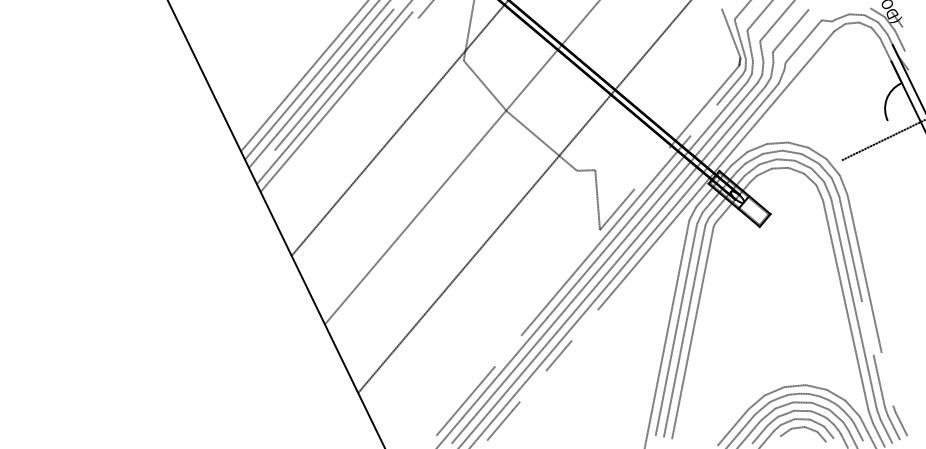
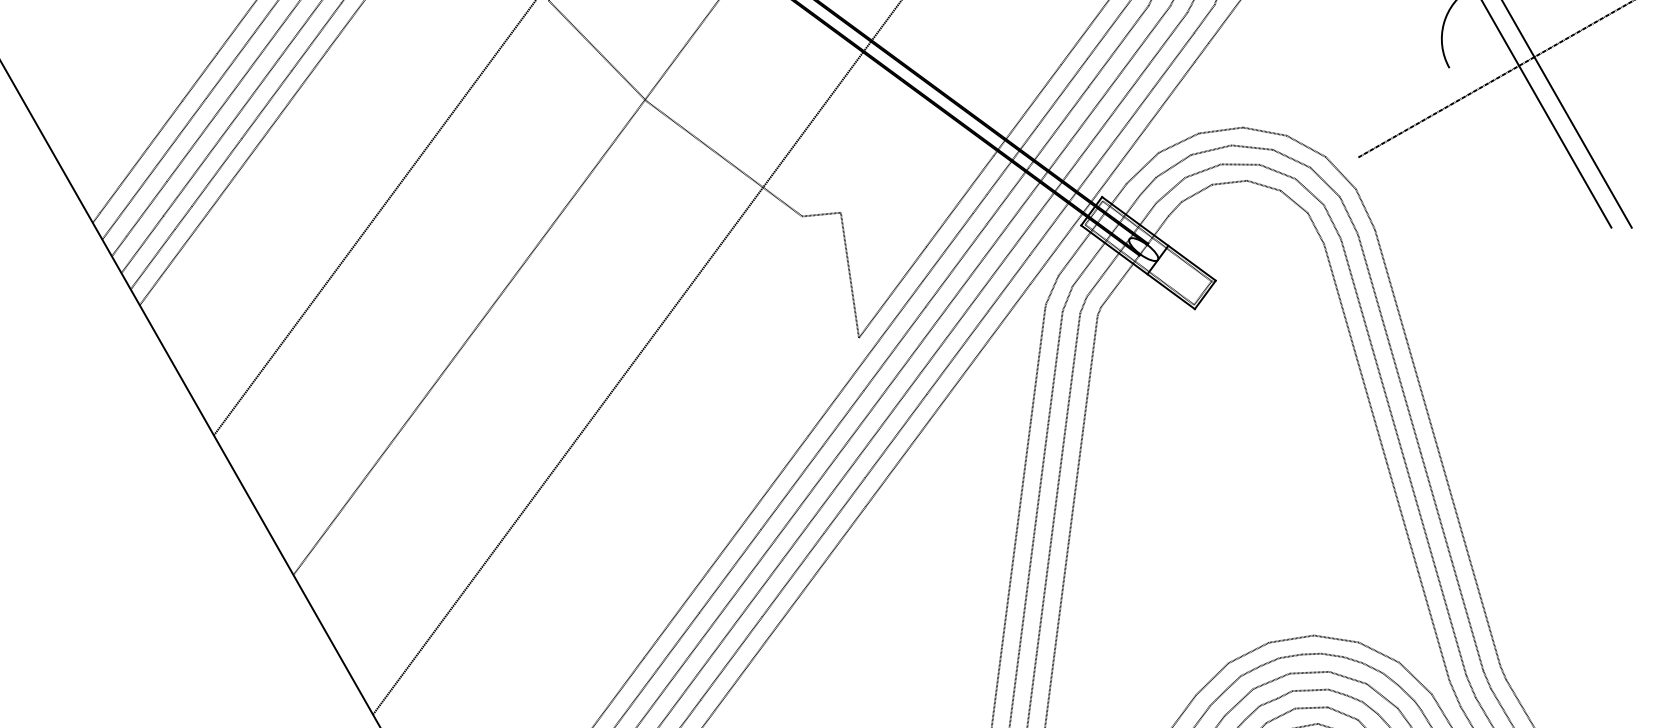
line: (703, 120) -> (1061, 92), added
line: (263, 163) -> (141, 244), added
line: (651, 168) -> (958, 201), added
line: (584, 325) -> (839, 540), added
line: (867, 328) -> (1435, 507), added
line: (508, 350) -> (683, 604), added
line: (887, 378) -> (1484, 610), added
line: (533, 386) -> (741, 676), added

